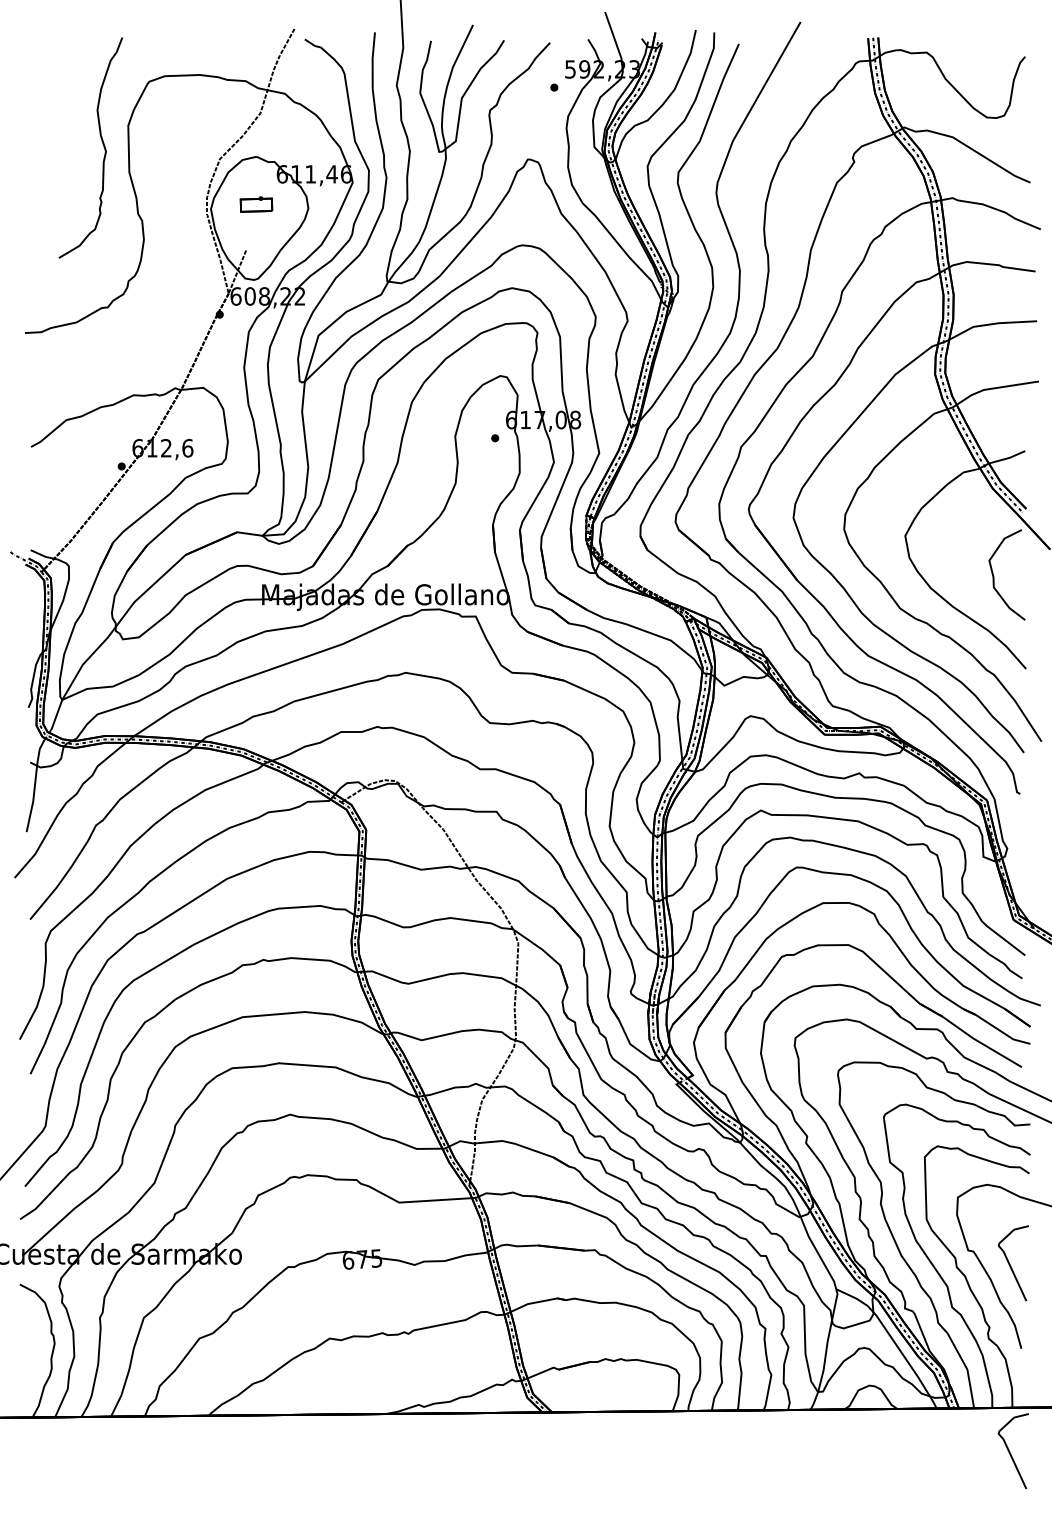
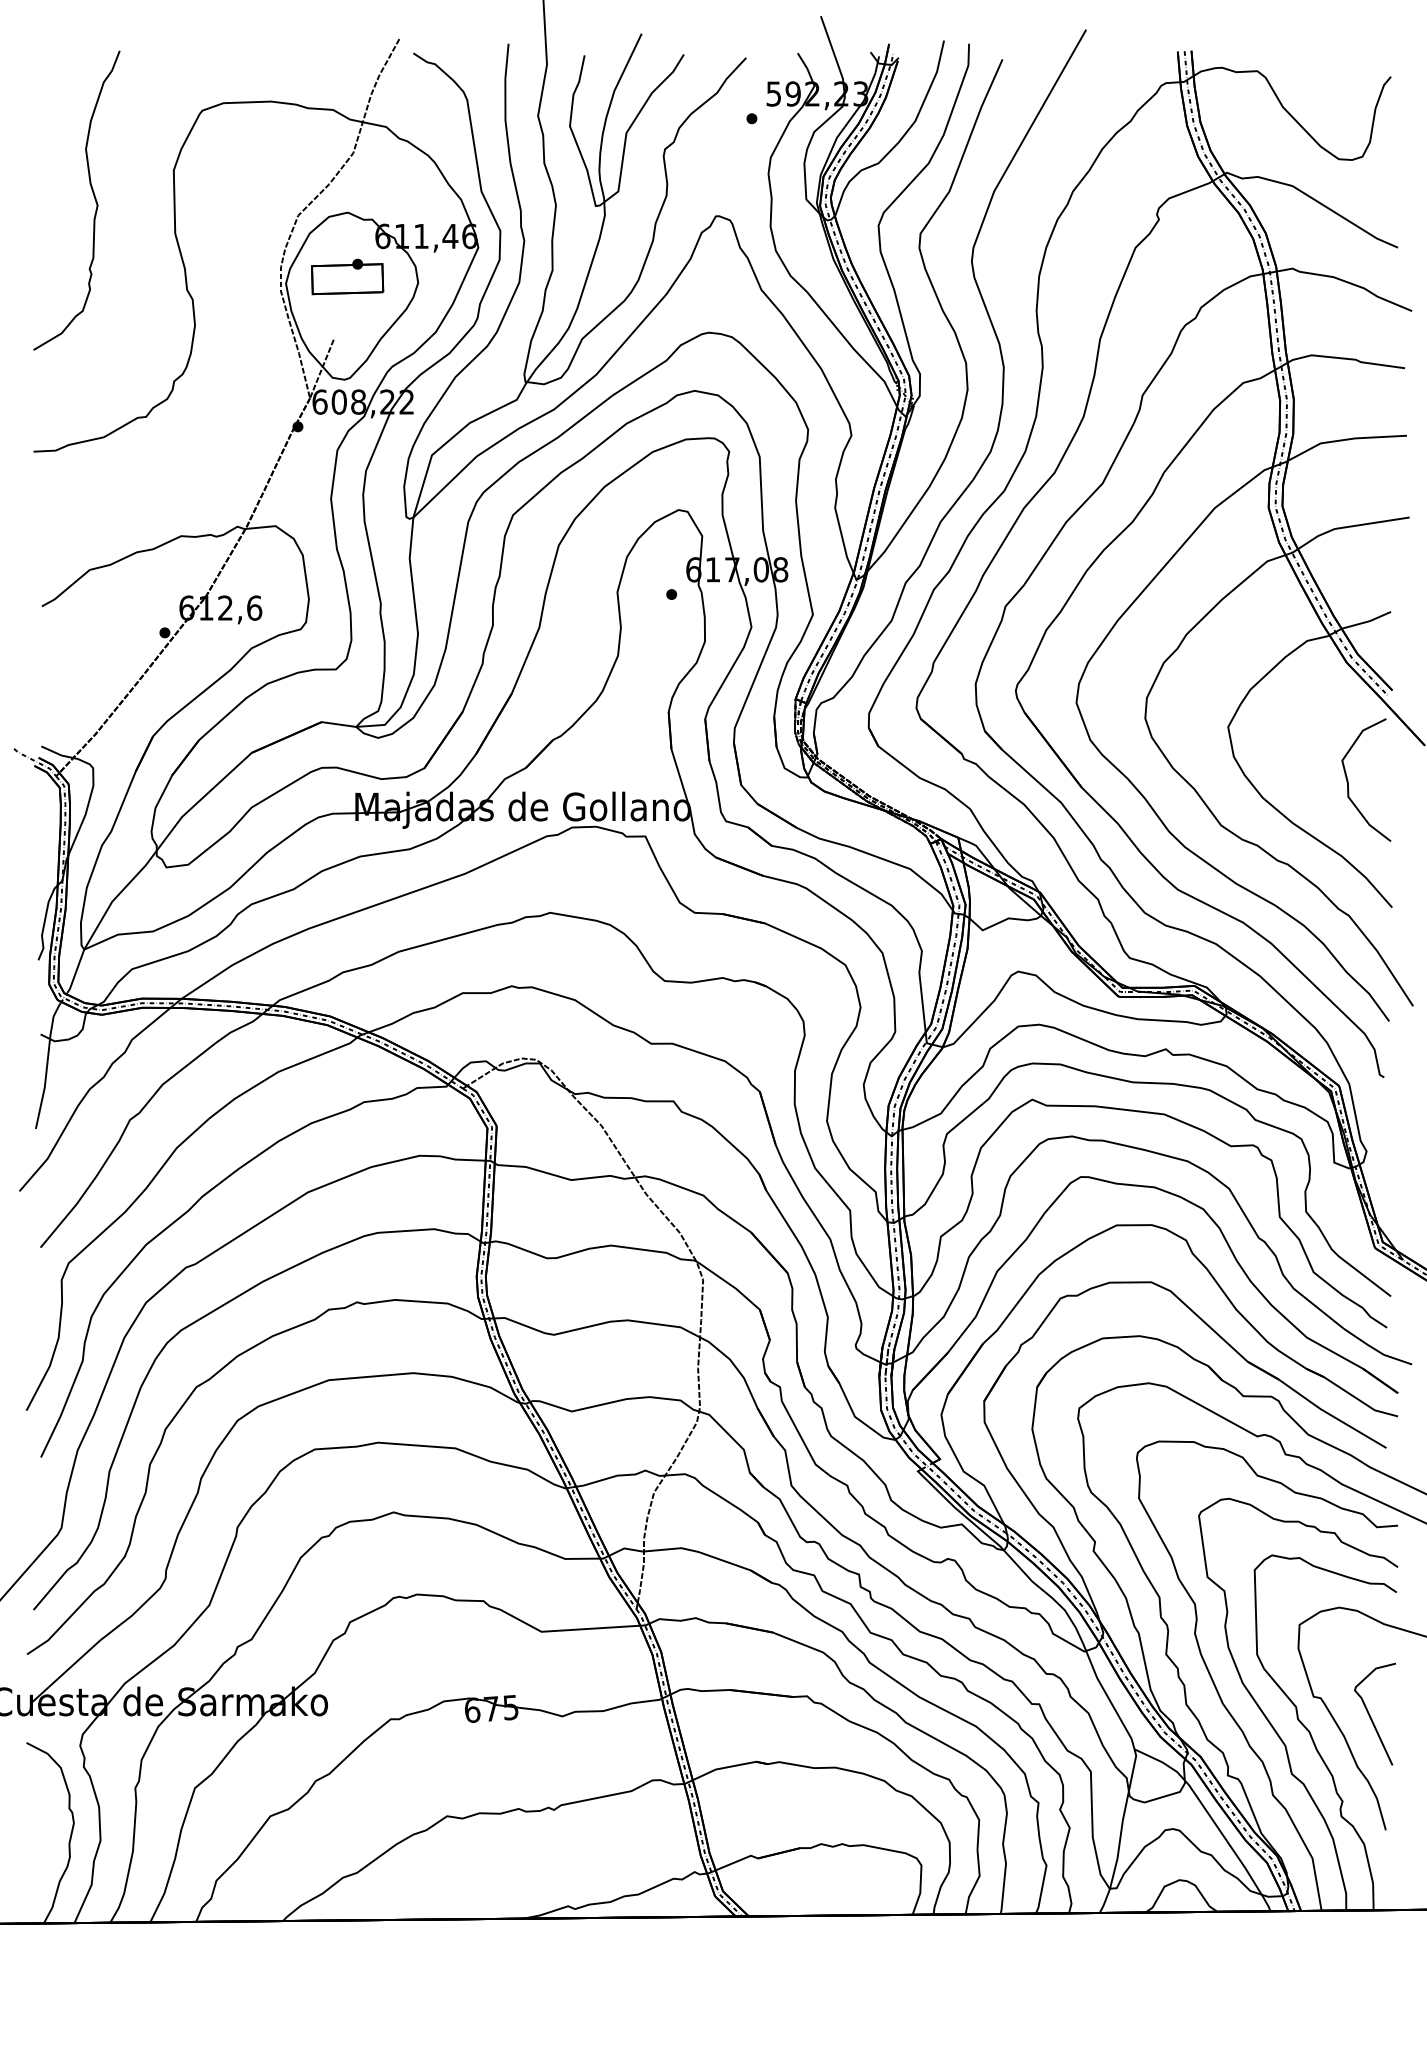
curve: (102, 142) -> (92, 193), moved
part: (256, 203) -> (347, 276), size x1.67
curve: (1010, 1451) -> (1370, 1969), removed

